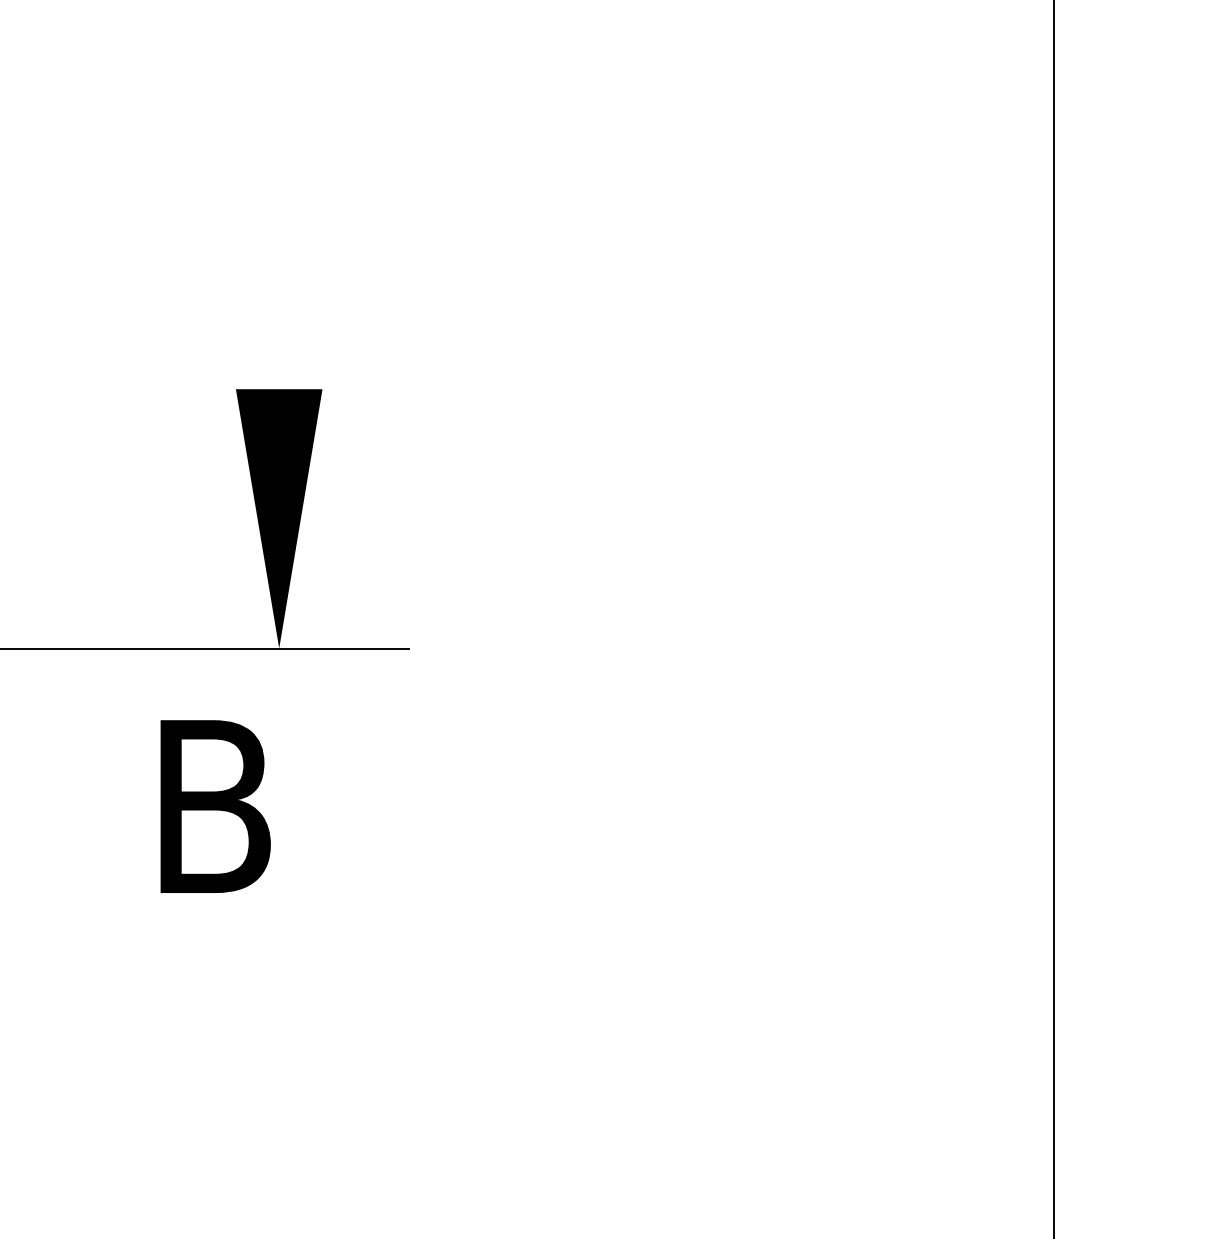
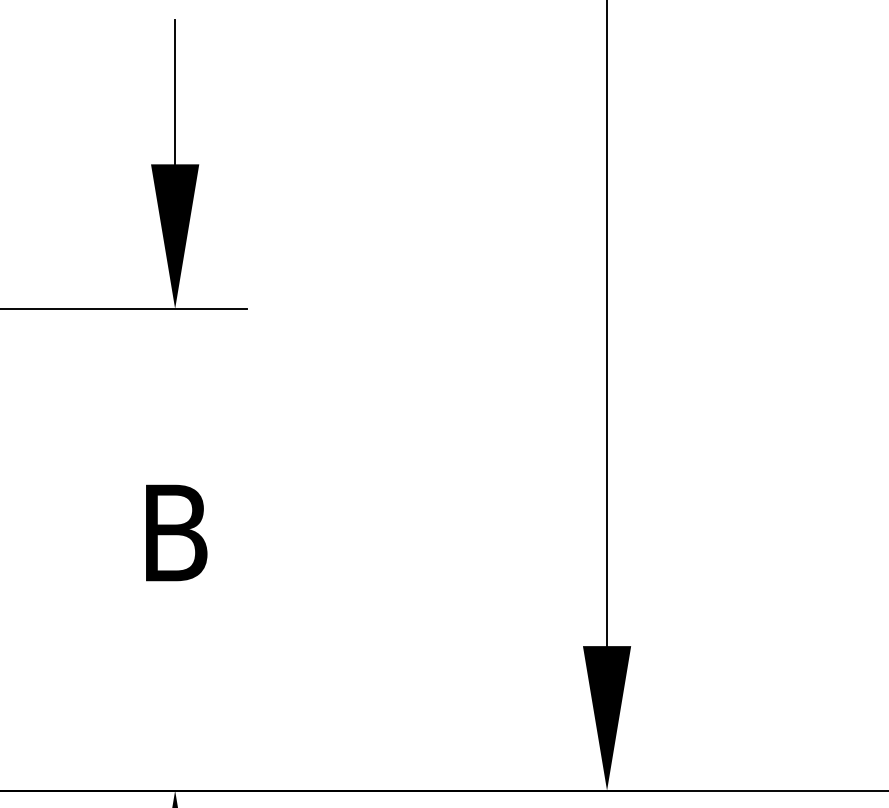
line: (279, 258) -> (175, 91), added
text: (215, 805) -> (176, 532), moved

